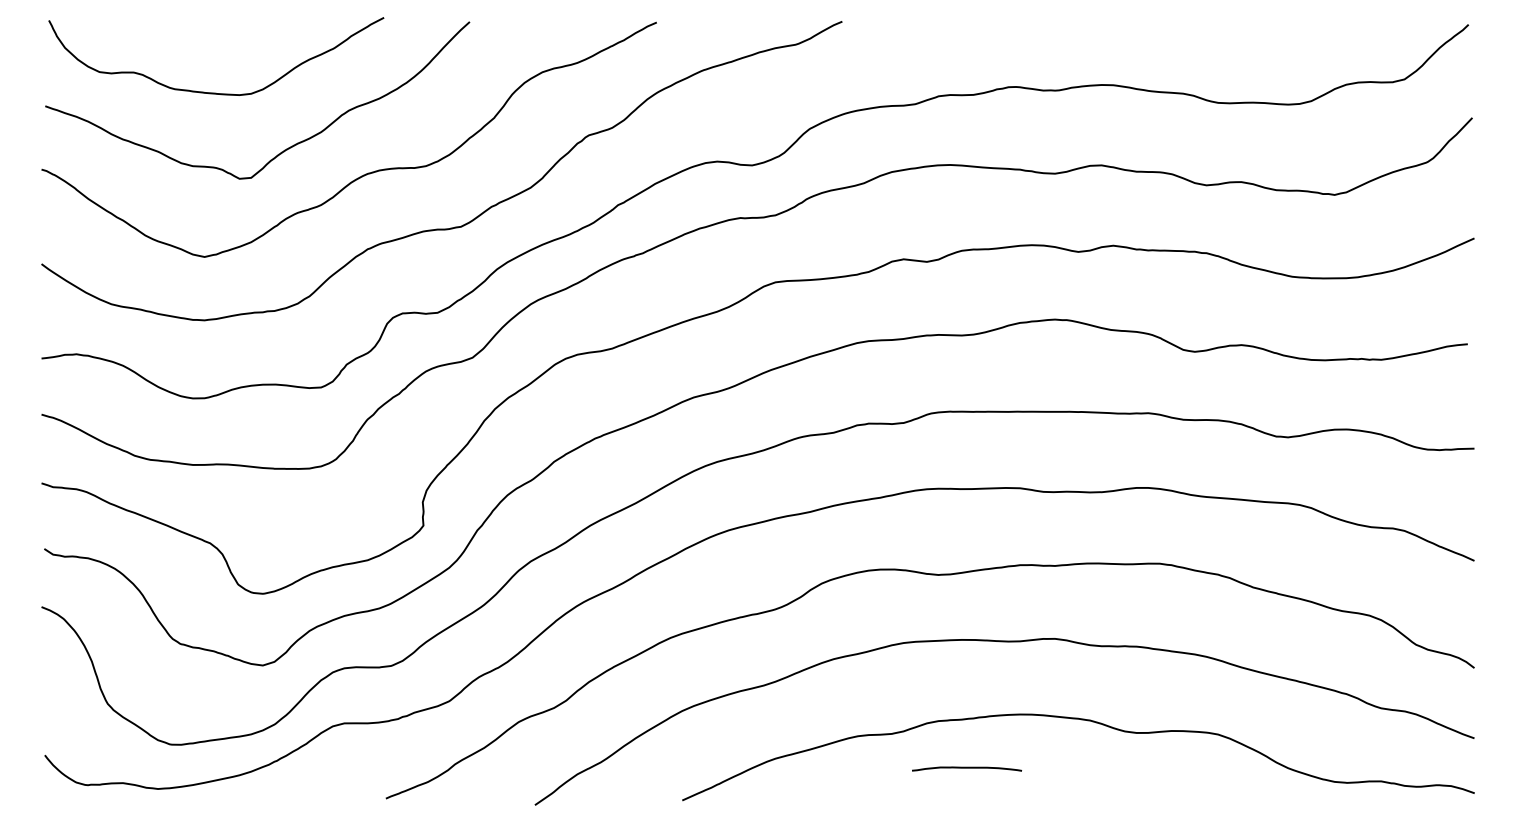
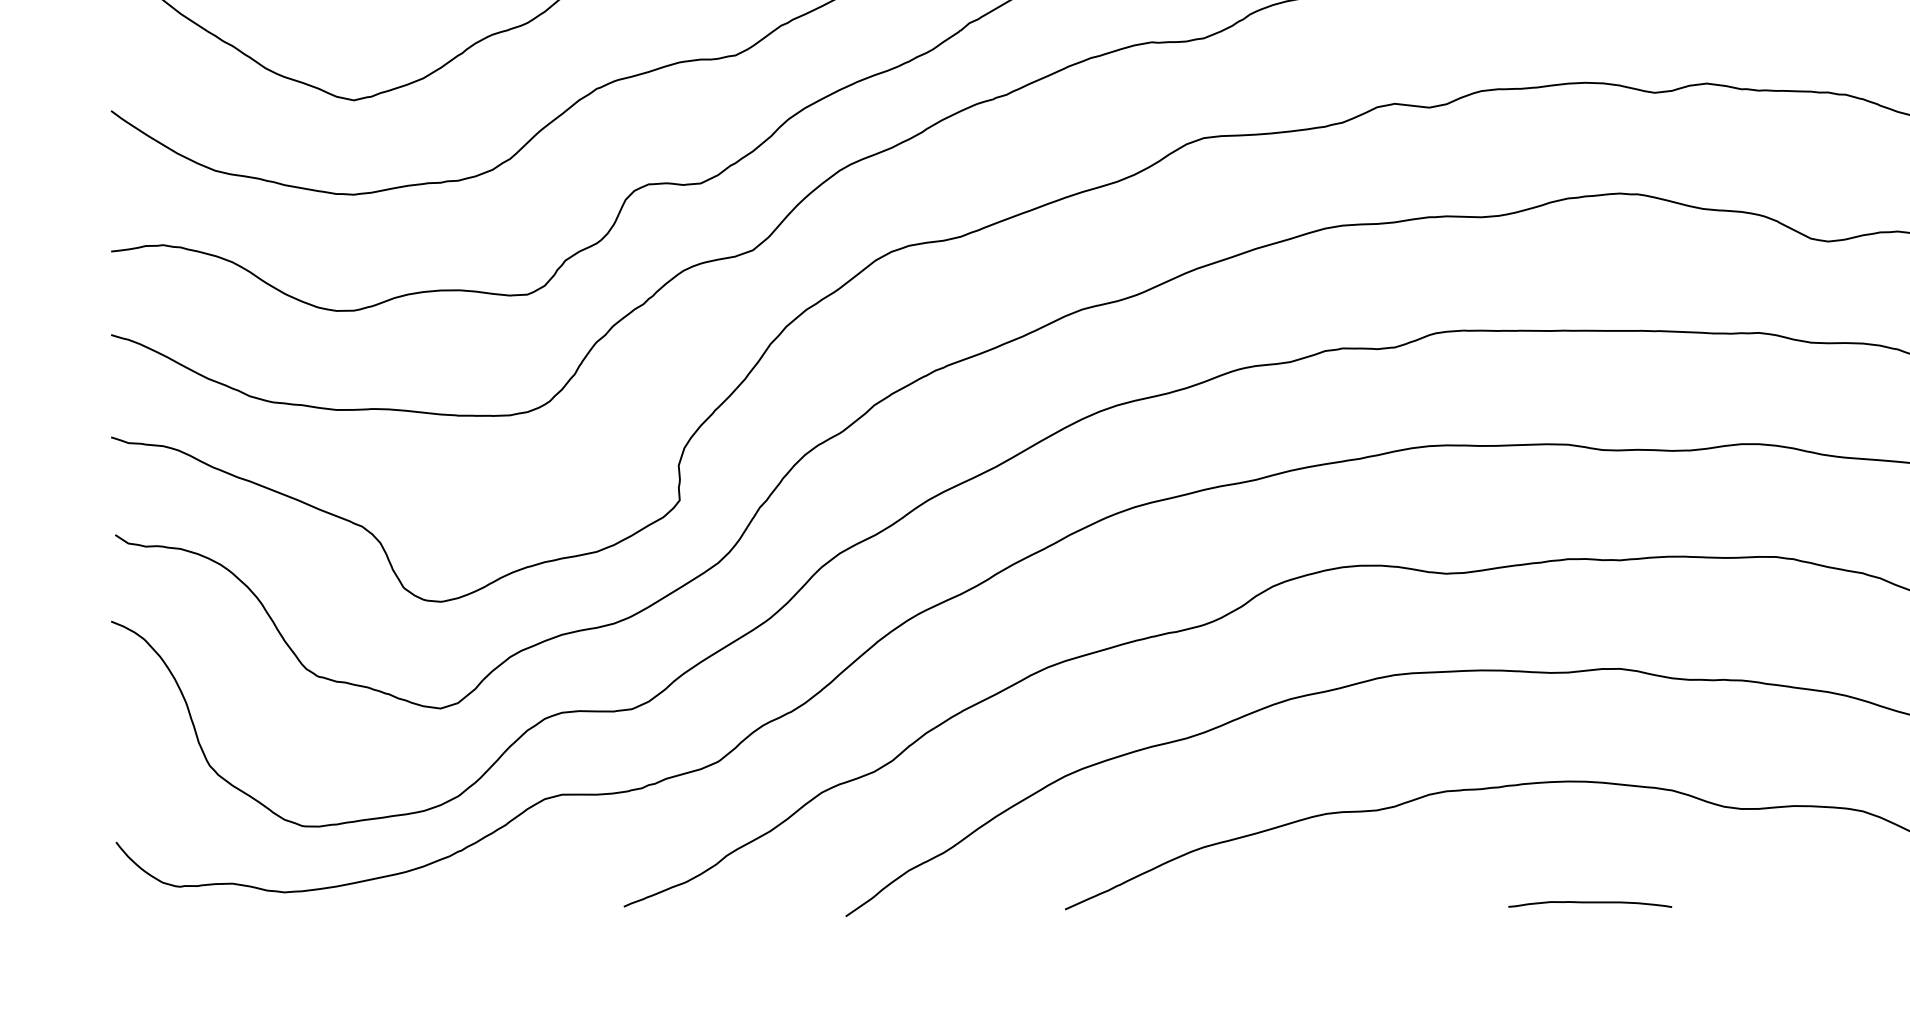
curve: (967, 768) -> (1590, 903), moved

